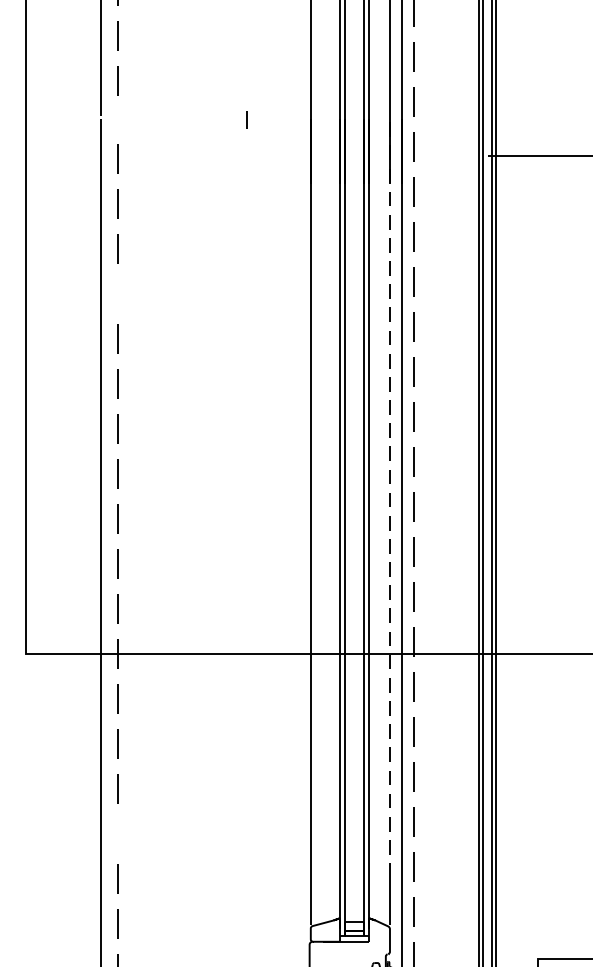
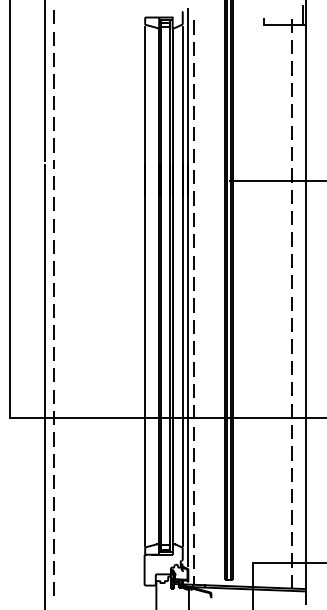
part: (246, 120) -> (53, 164), moved
line: (117, 293) -> (53, 246), added
line: (389, 497) -> (182, 343), dashed -> solid
line: (117, 833) -> (53, 503), added

